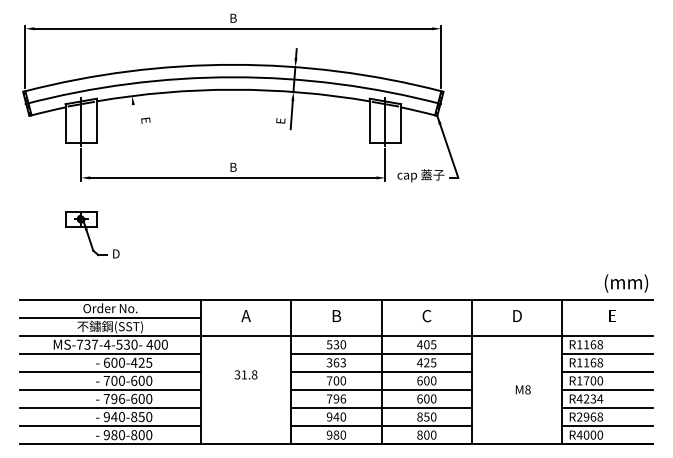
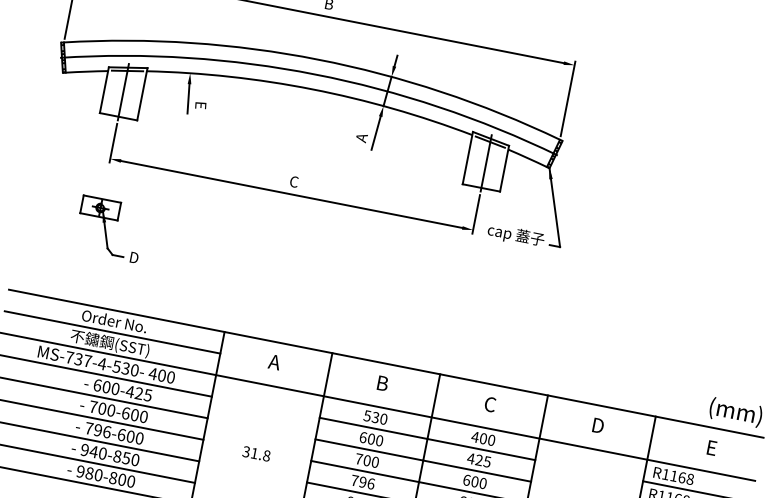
line: (134, 117) -> (187, 99), added
text: (280, 120) -> (361, 137), E -> A
text: (233, 166) -> (294, 180), B -> C
text: (433, 344) -> (491, 440), 405 -> 400
text: (336, 362) -> (371, 438), 363 -> 600
text: (245, 374) -> (256, 453), moved

